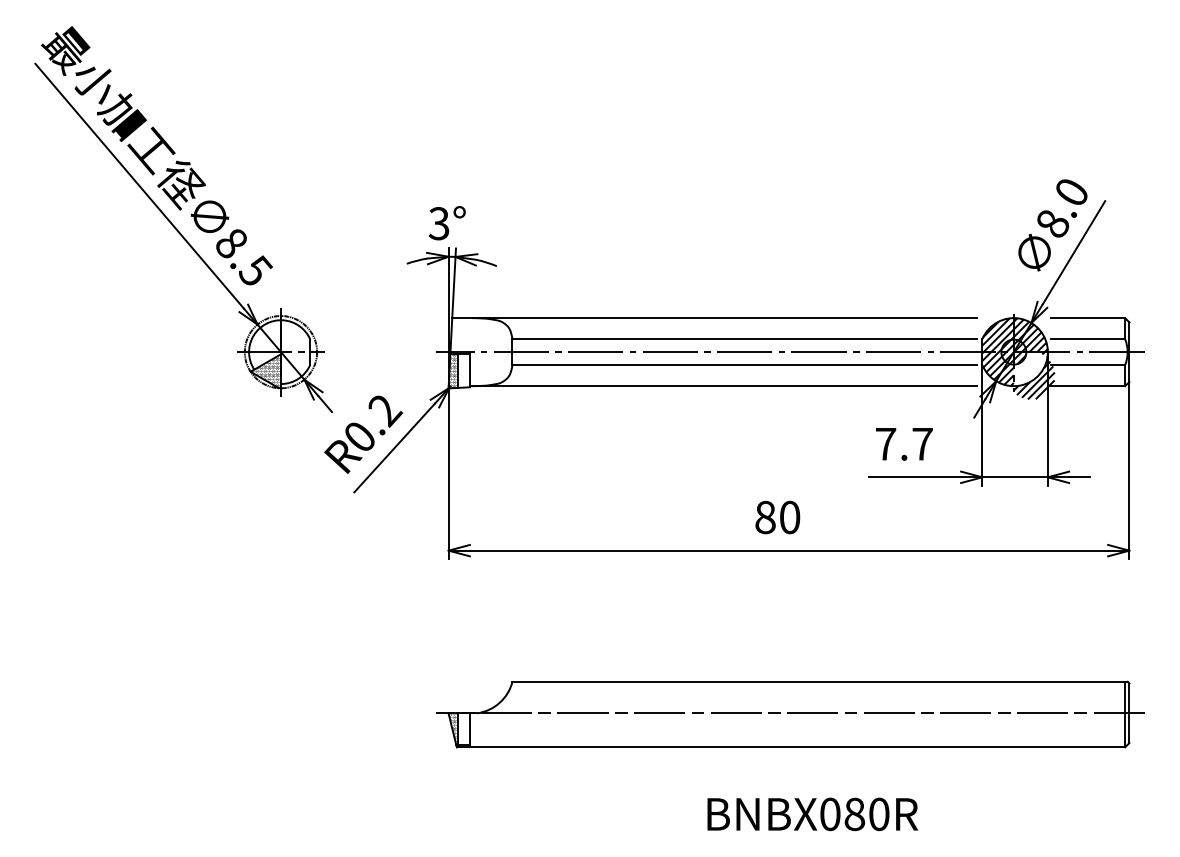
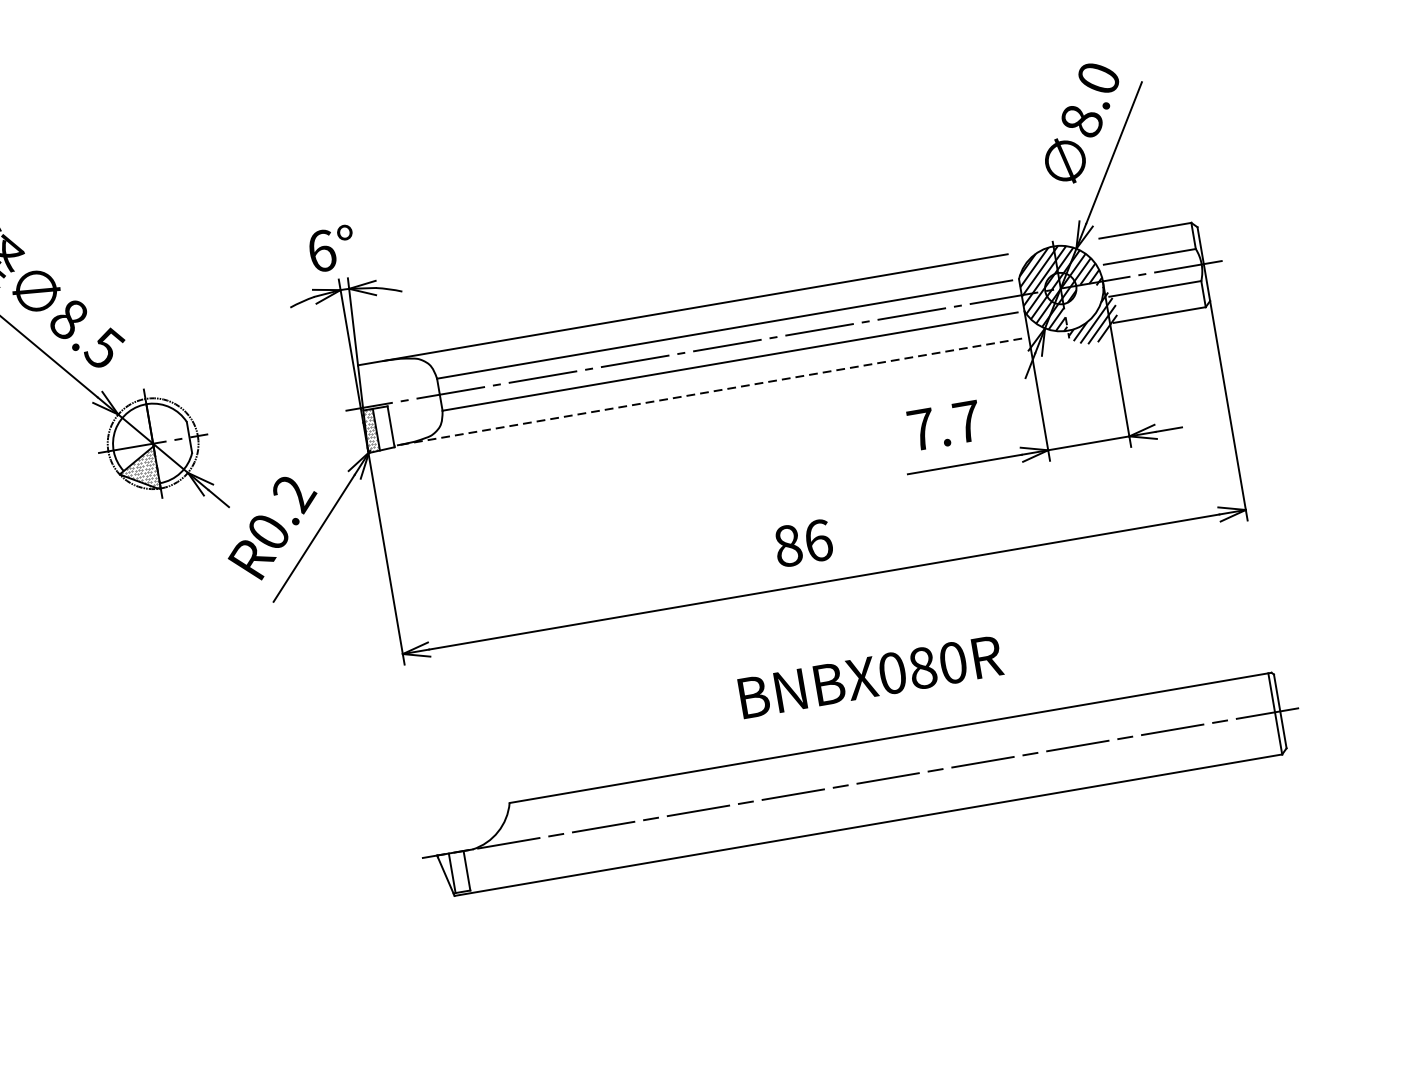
text: (438, 223) -> (320, 251), 3° -> 6°
line: (722, 386) -> (707, 392), solid -> dashed
text: (790, 517) -> (819, 540), 80 -> 86
hatch: (453, 727) -> (446, 872), removed
text: (812, 814) -> (870, 677), moved

